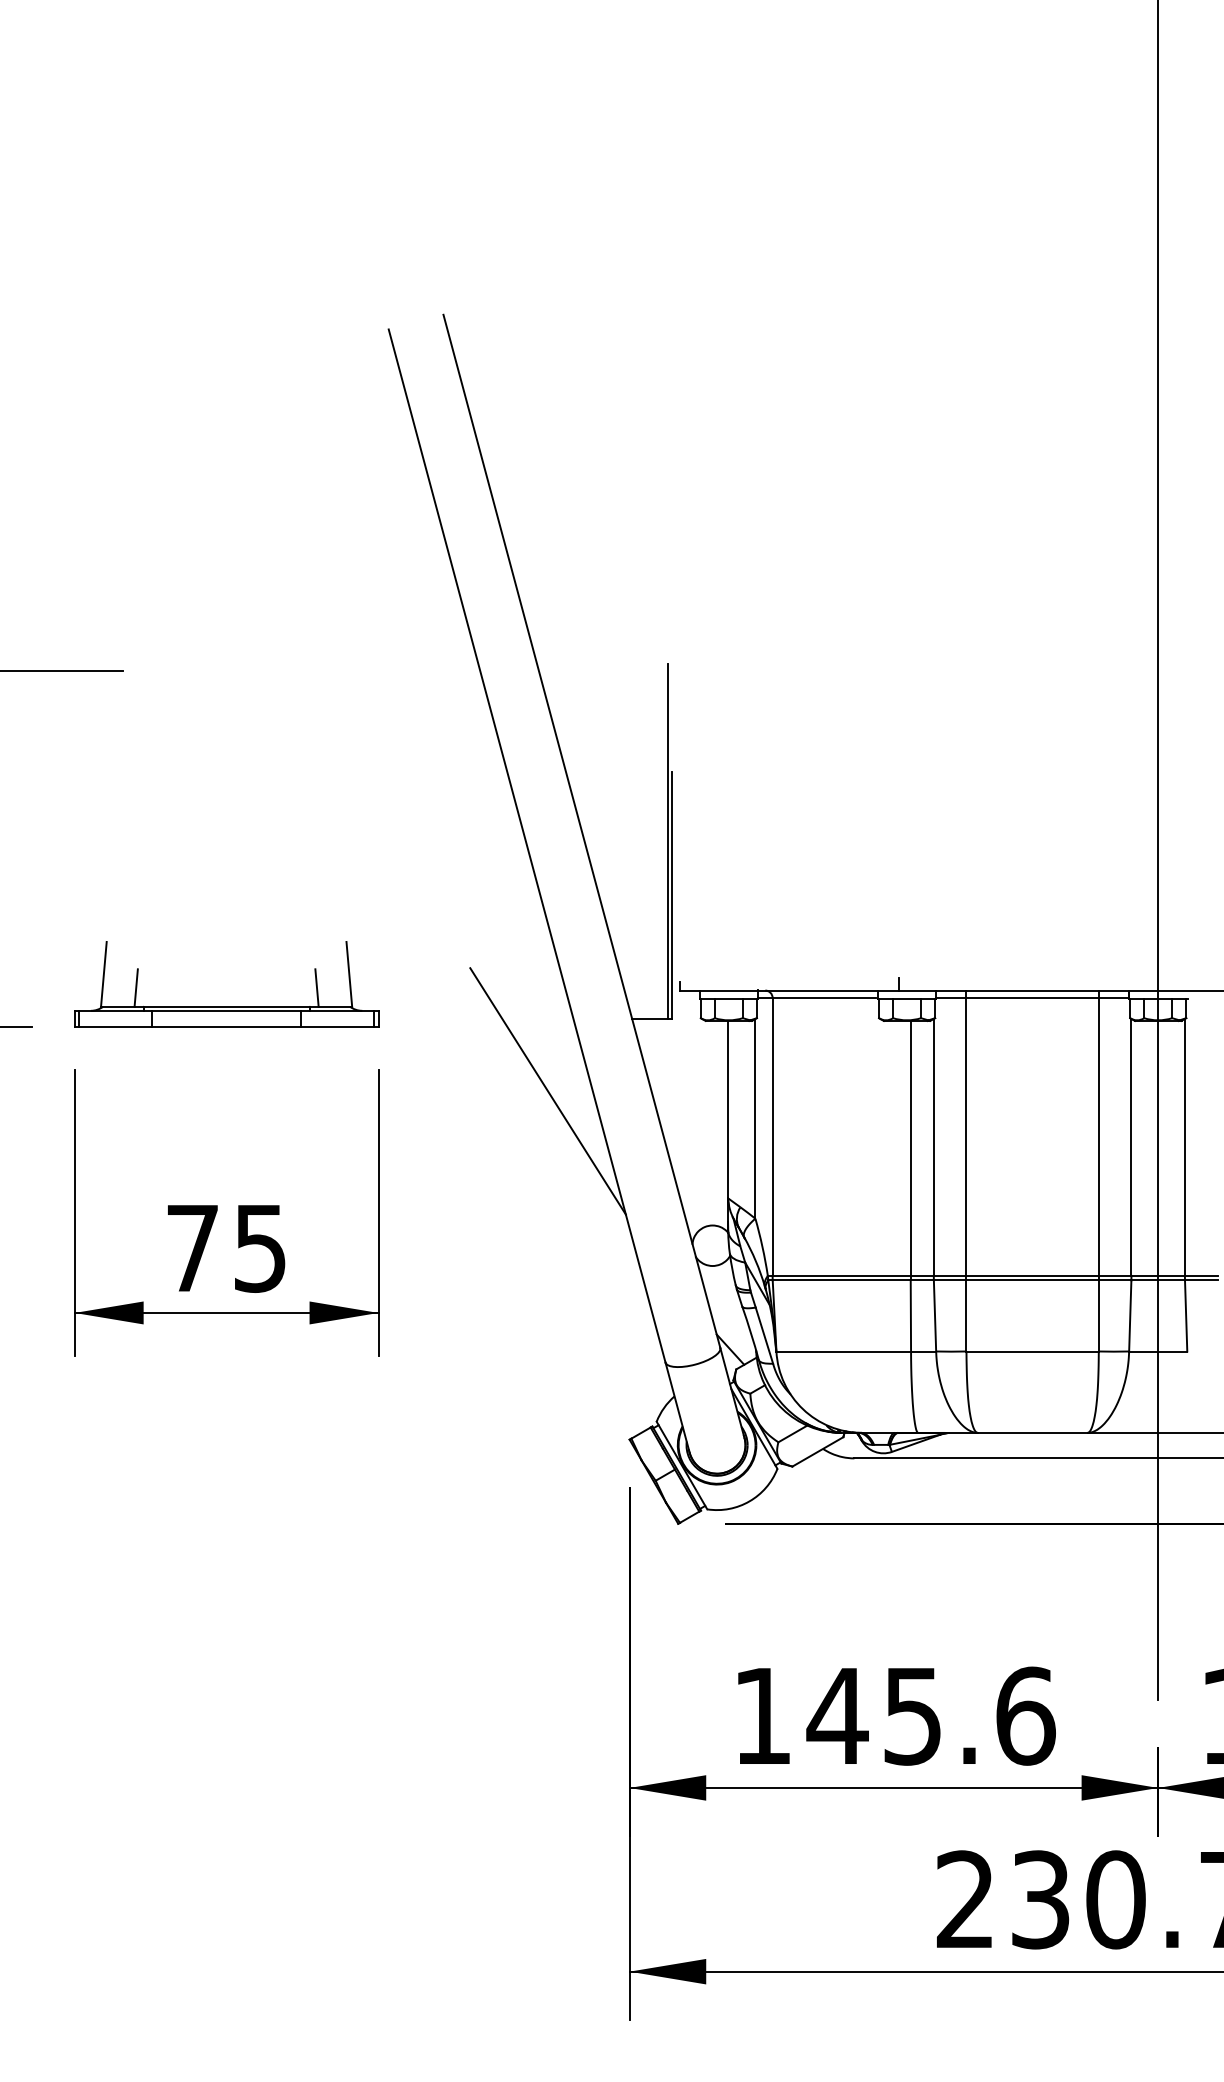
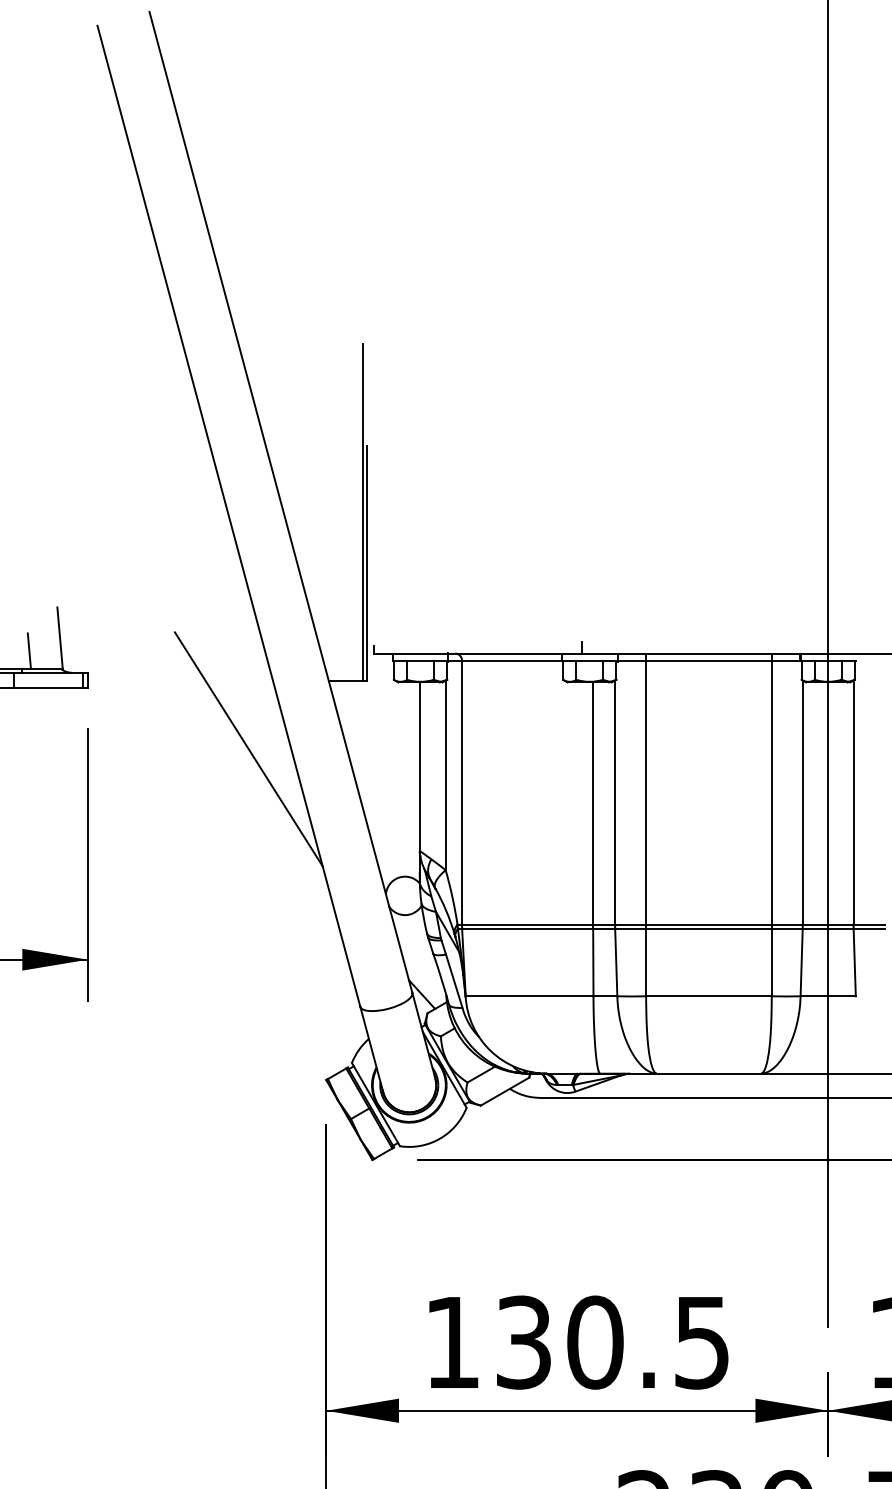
text: (930, 1715) -> (611, 1341), 145.6 -> 130.5

